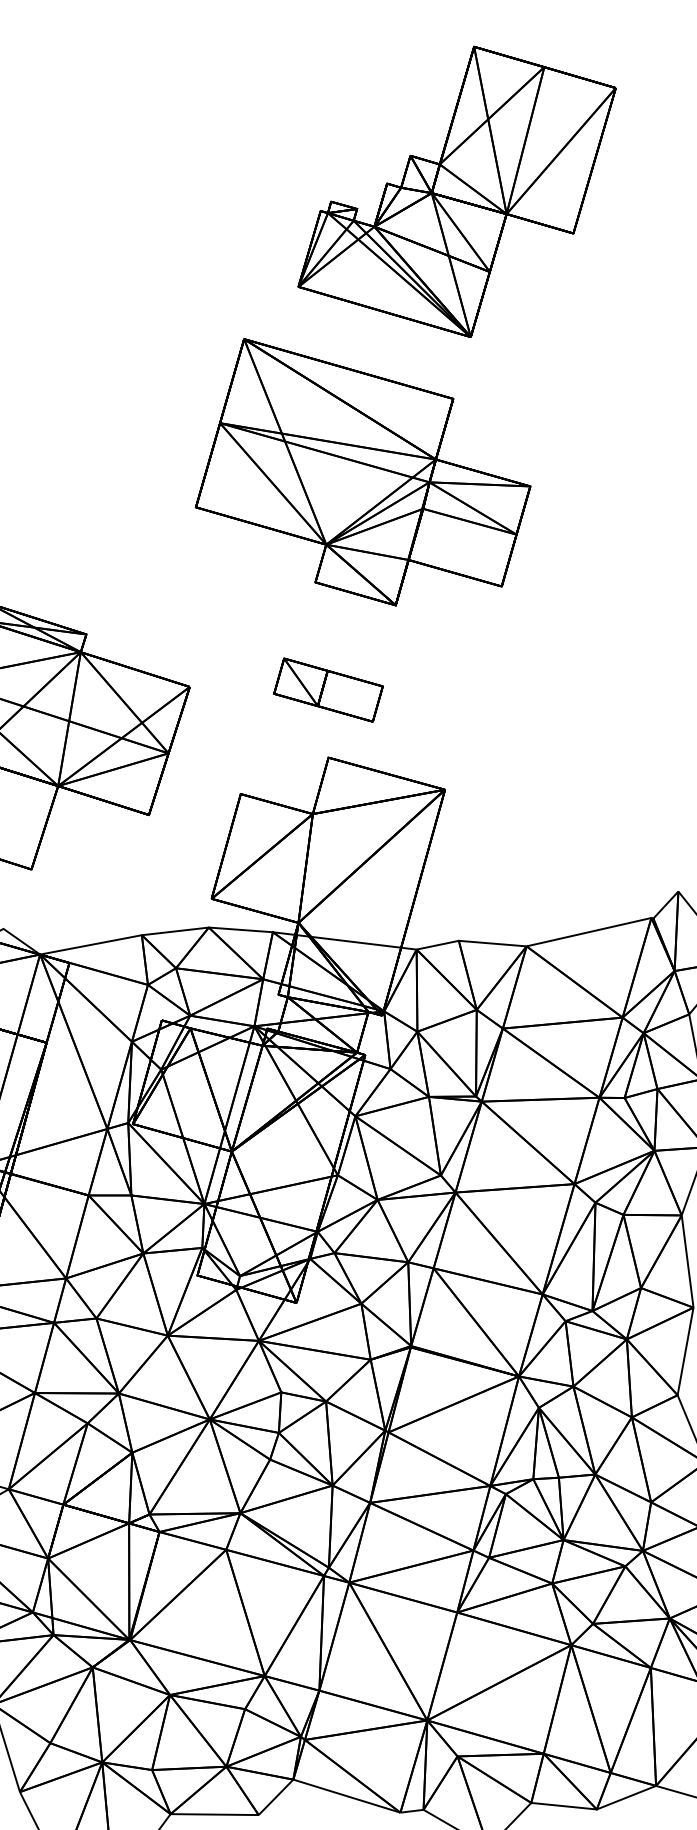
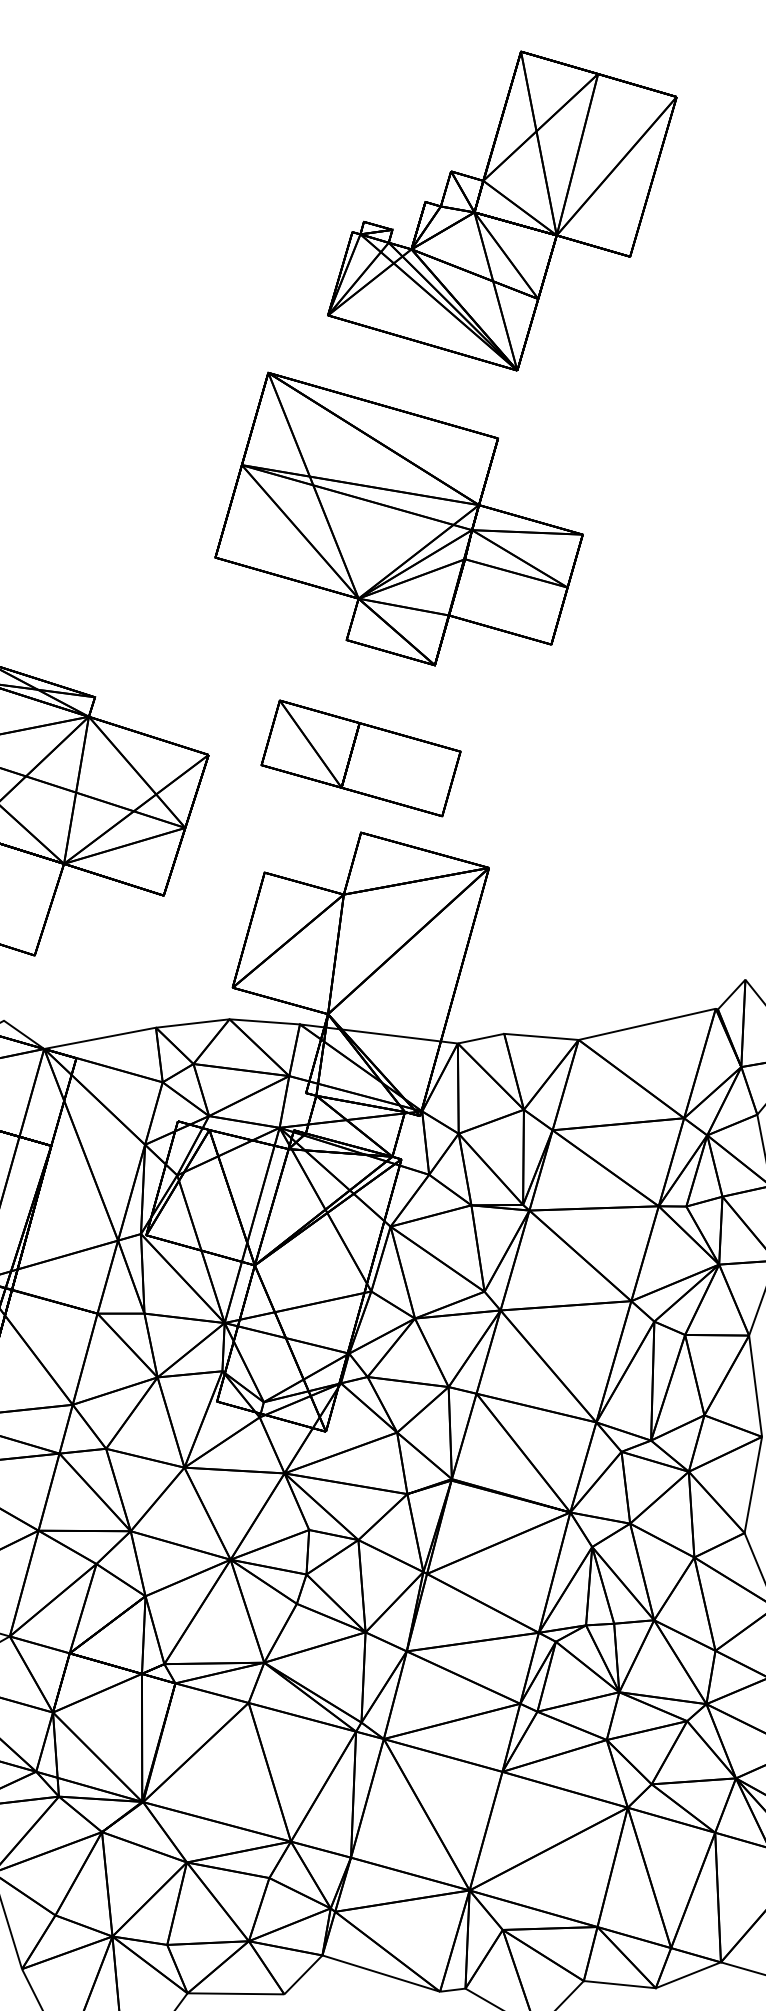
part: (328, 690) -> (360, 758), size x1.67

